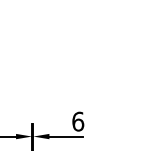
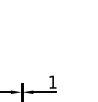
text: (77, 120) -> (52, 81), 6 -> 1

